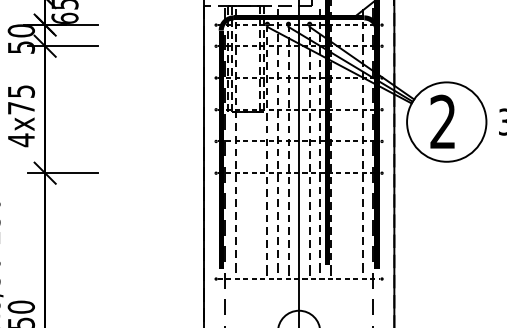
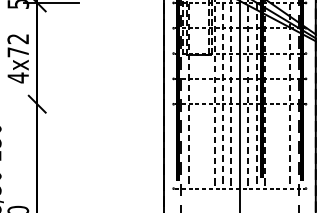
text: (20, 91) -> (17, 39), 4x75 -> 4x72
line: (63, 173) -> (51, 104), removed

